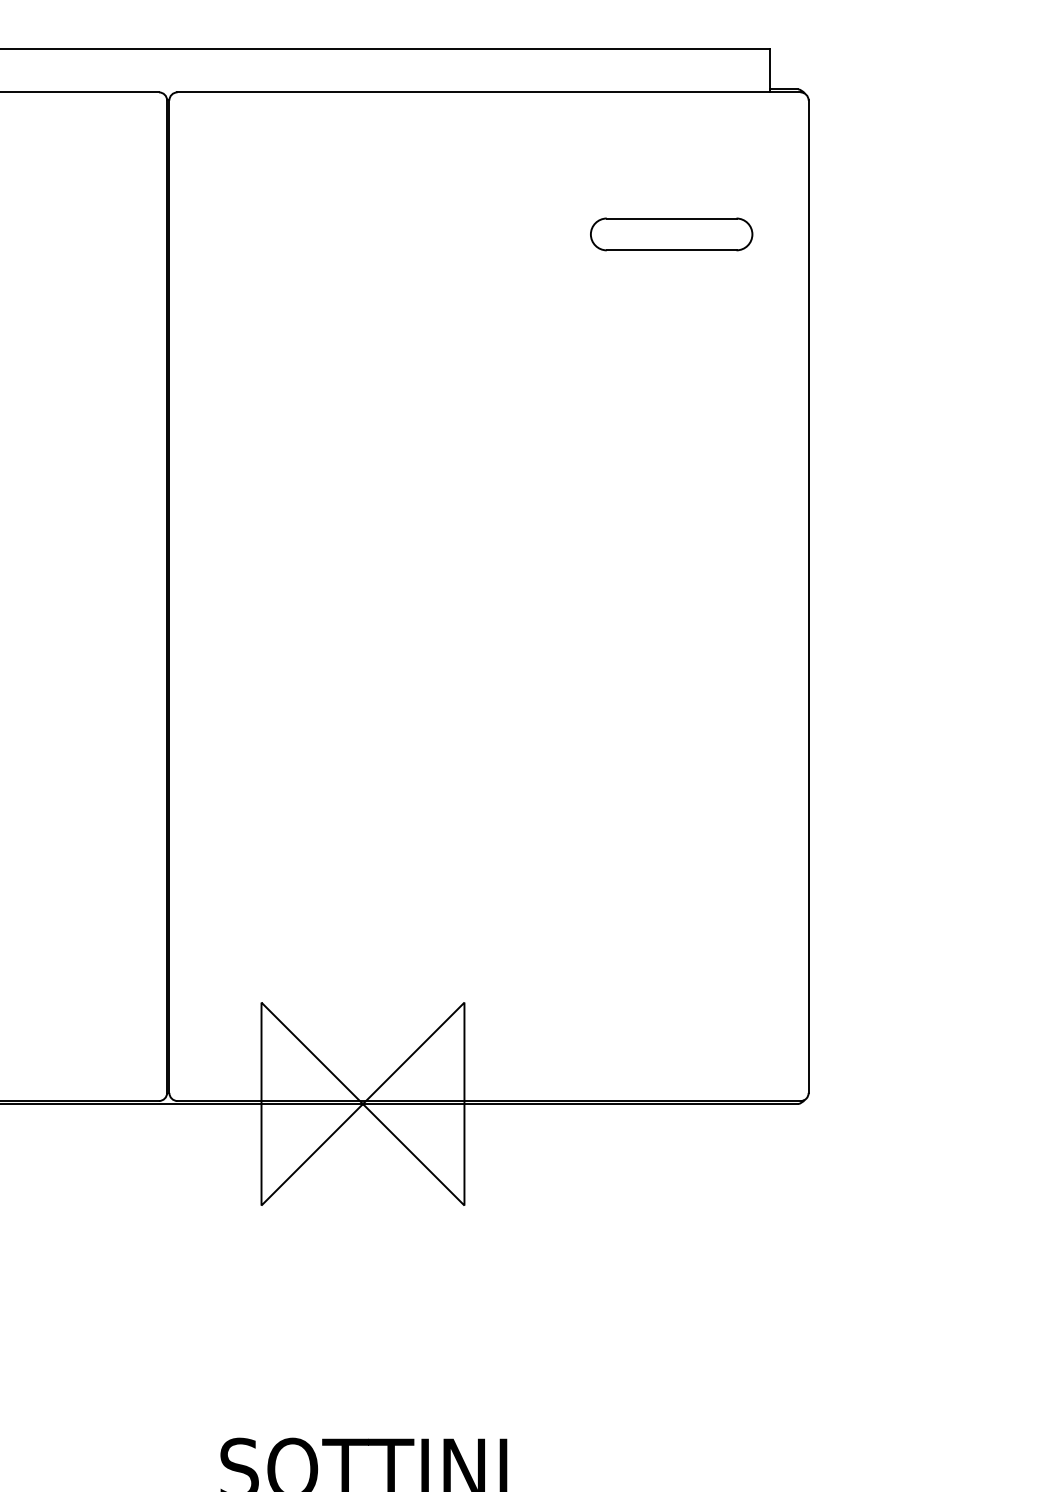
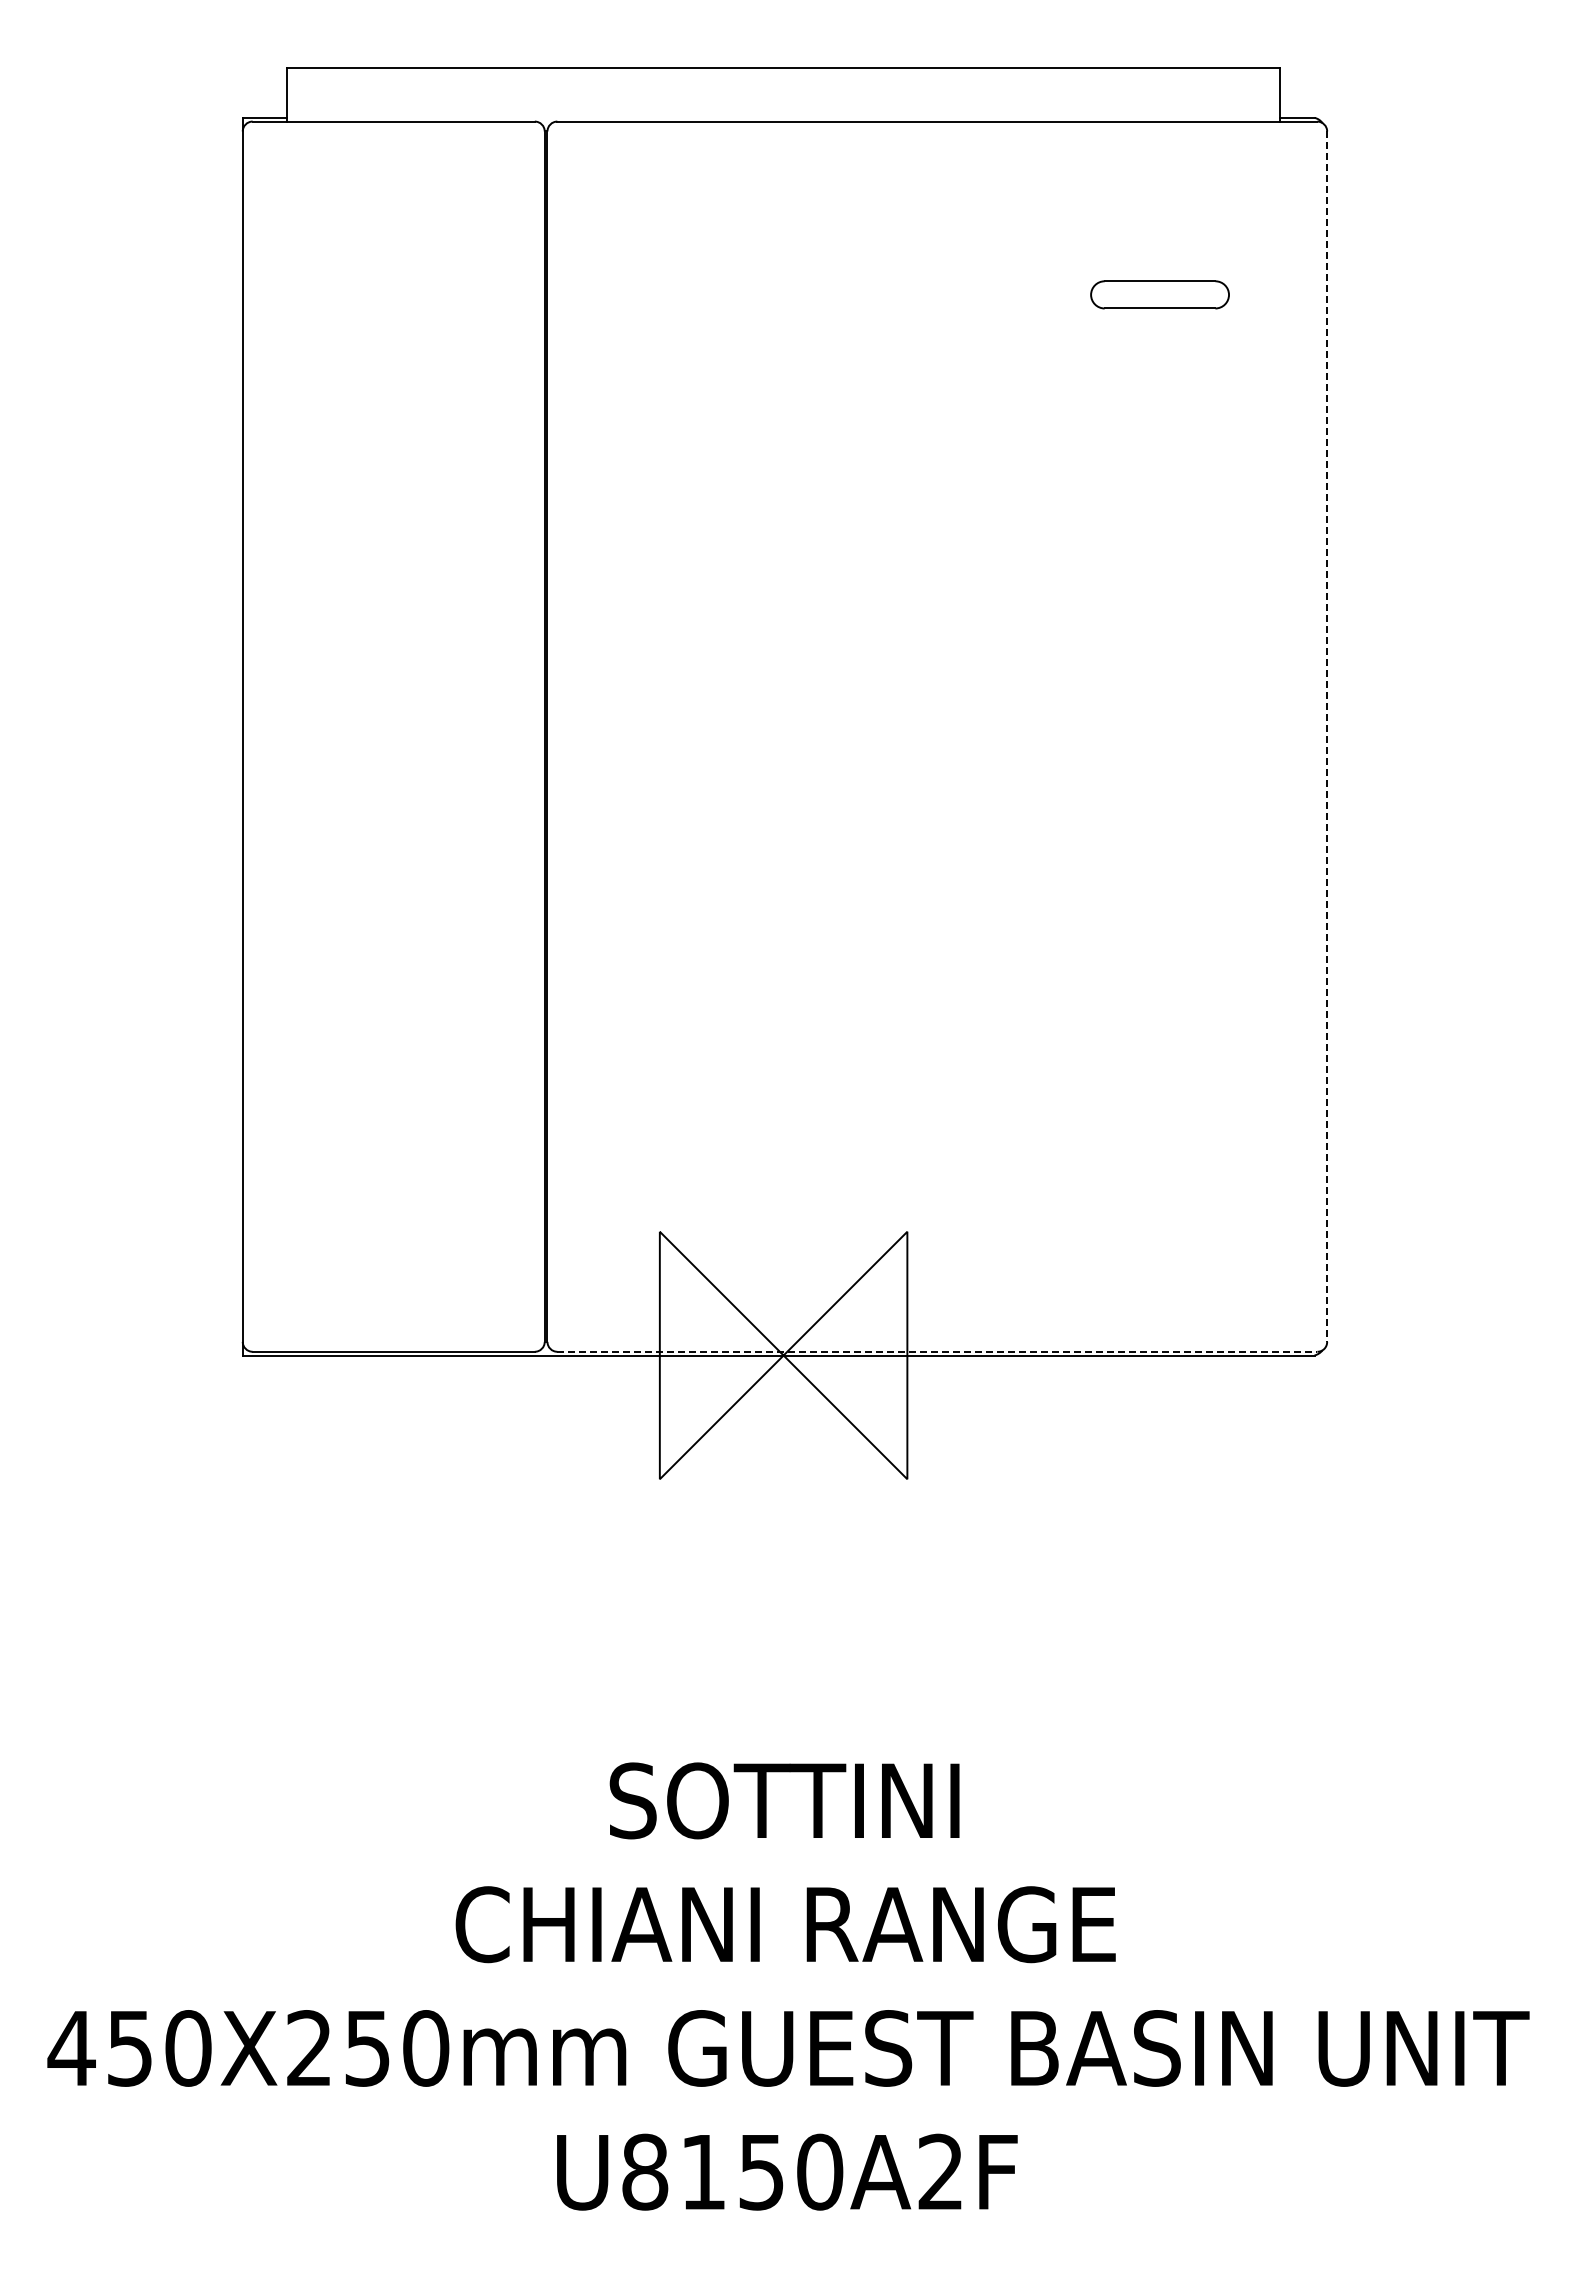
part: (671, 234) -> (1159, 294), size x0.7
line: (808, 597) -> (1327, 737), solid -> dashed
line: (489, 1100) -> (937, 1351), solid -> dashed

